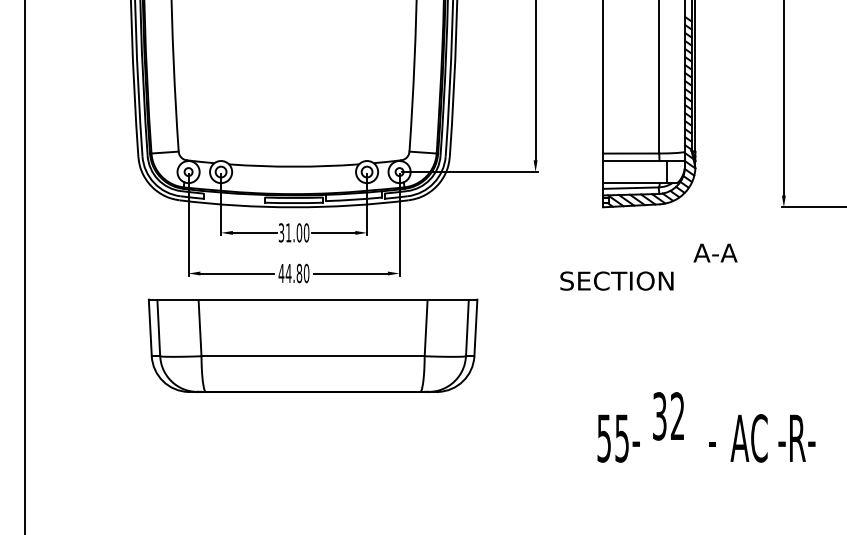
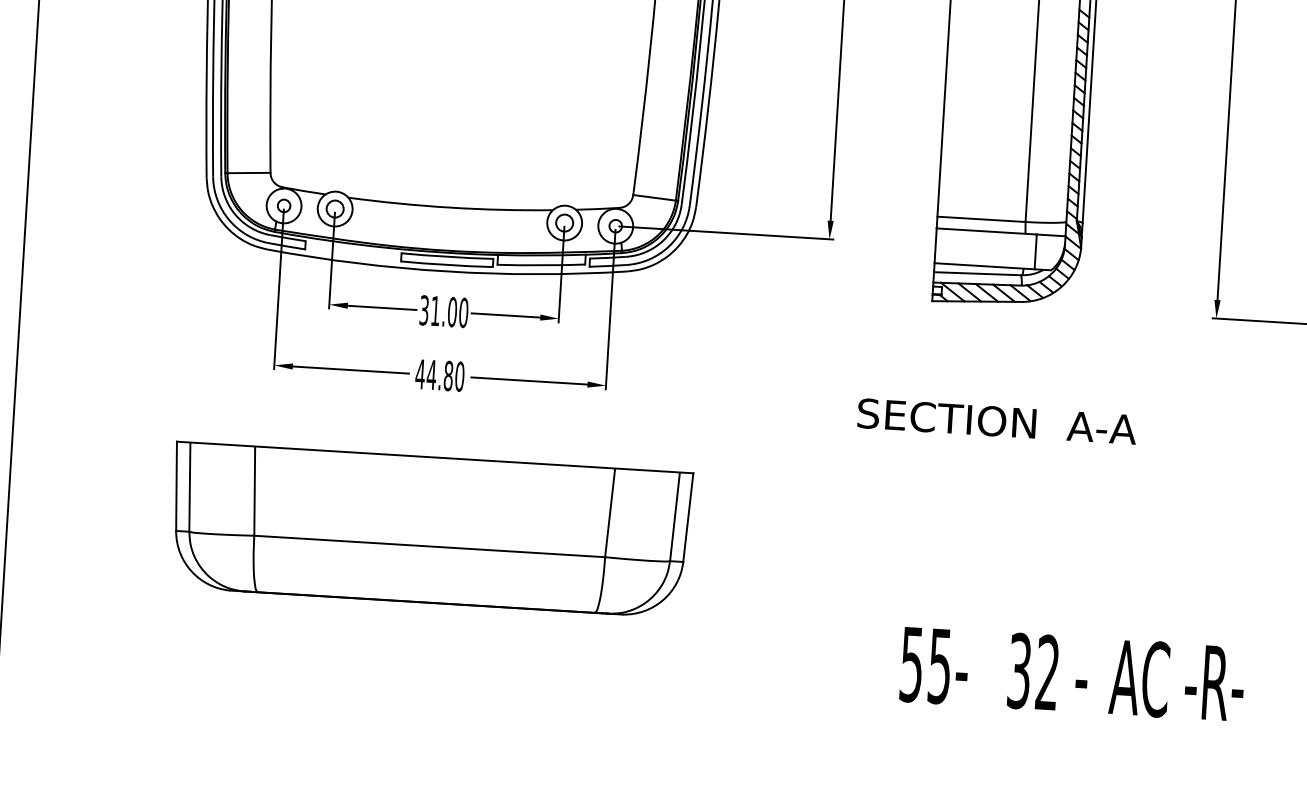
text: (715, 252) -> (1101, 427), moved
part: (312, 345) -> (429, 529), moved
text: (668, 416) -> (1033, 672), moved

